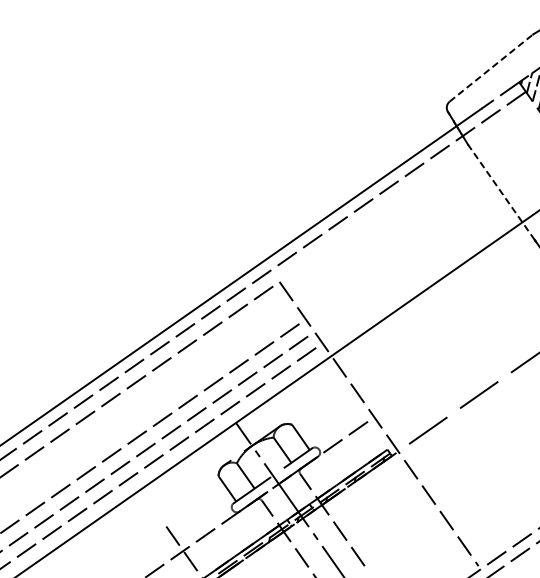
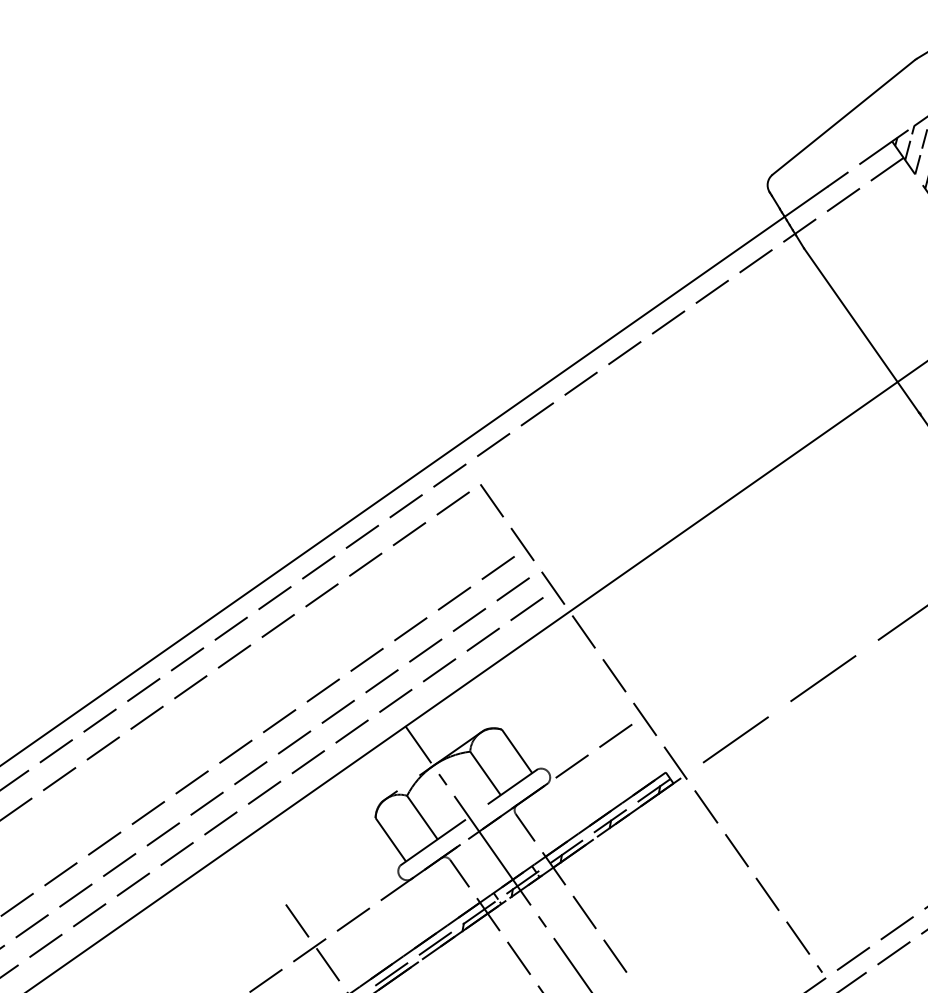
line: (491, 67) -> (844, 116), dashed -> solid
line: (501, 191) -> (861, 329), dashed -> solid

